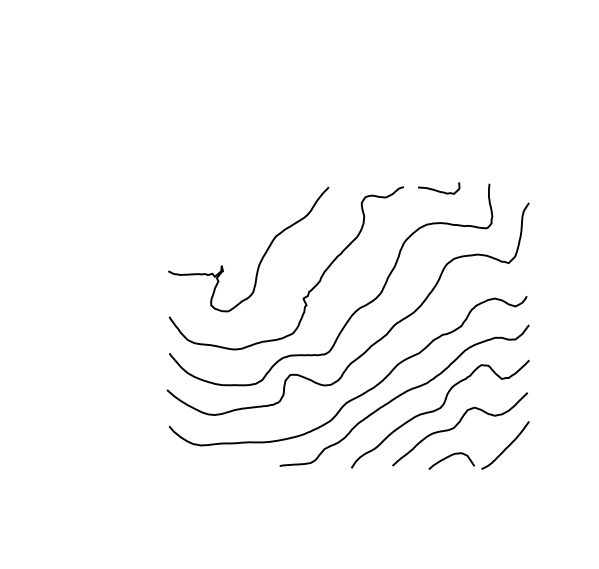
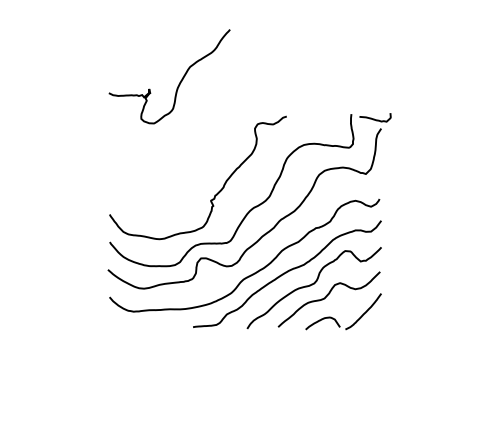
curve: (437, 189) -> (374, 118), moved
curve: (261, 257) -> (179, 82), moved

